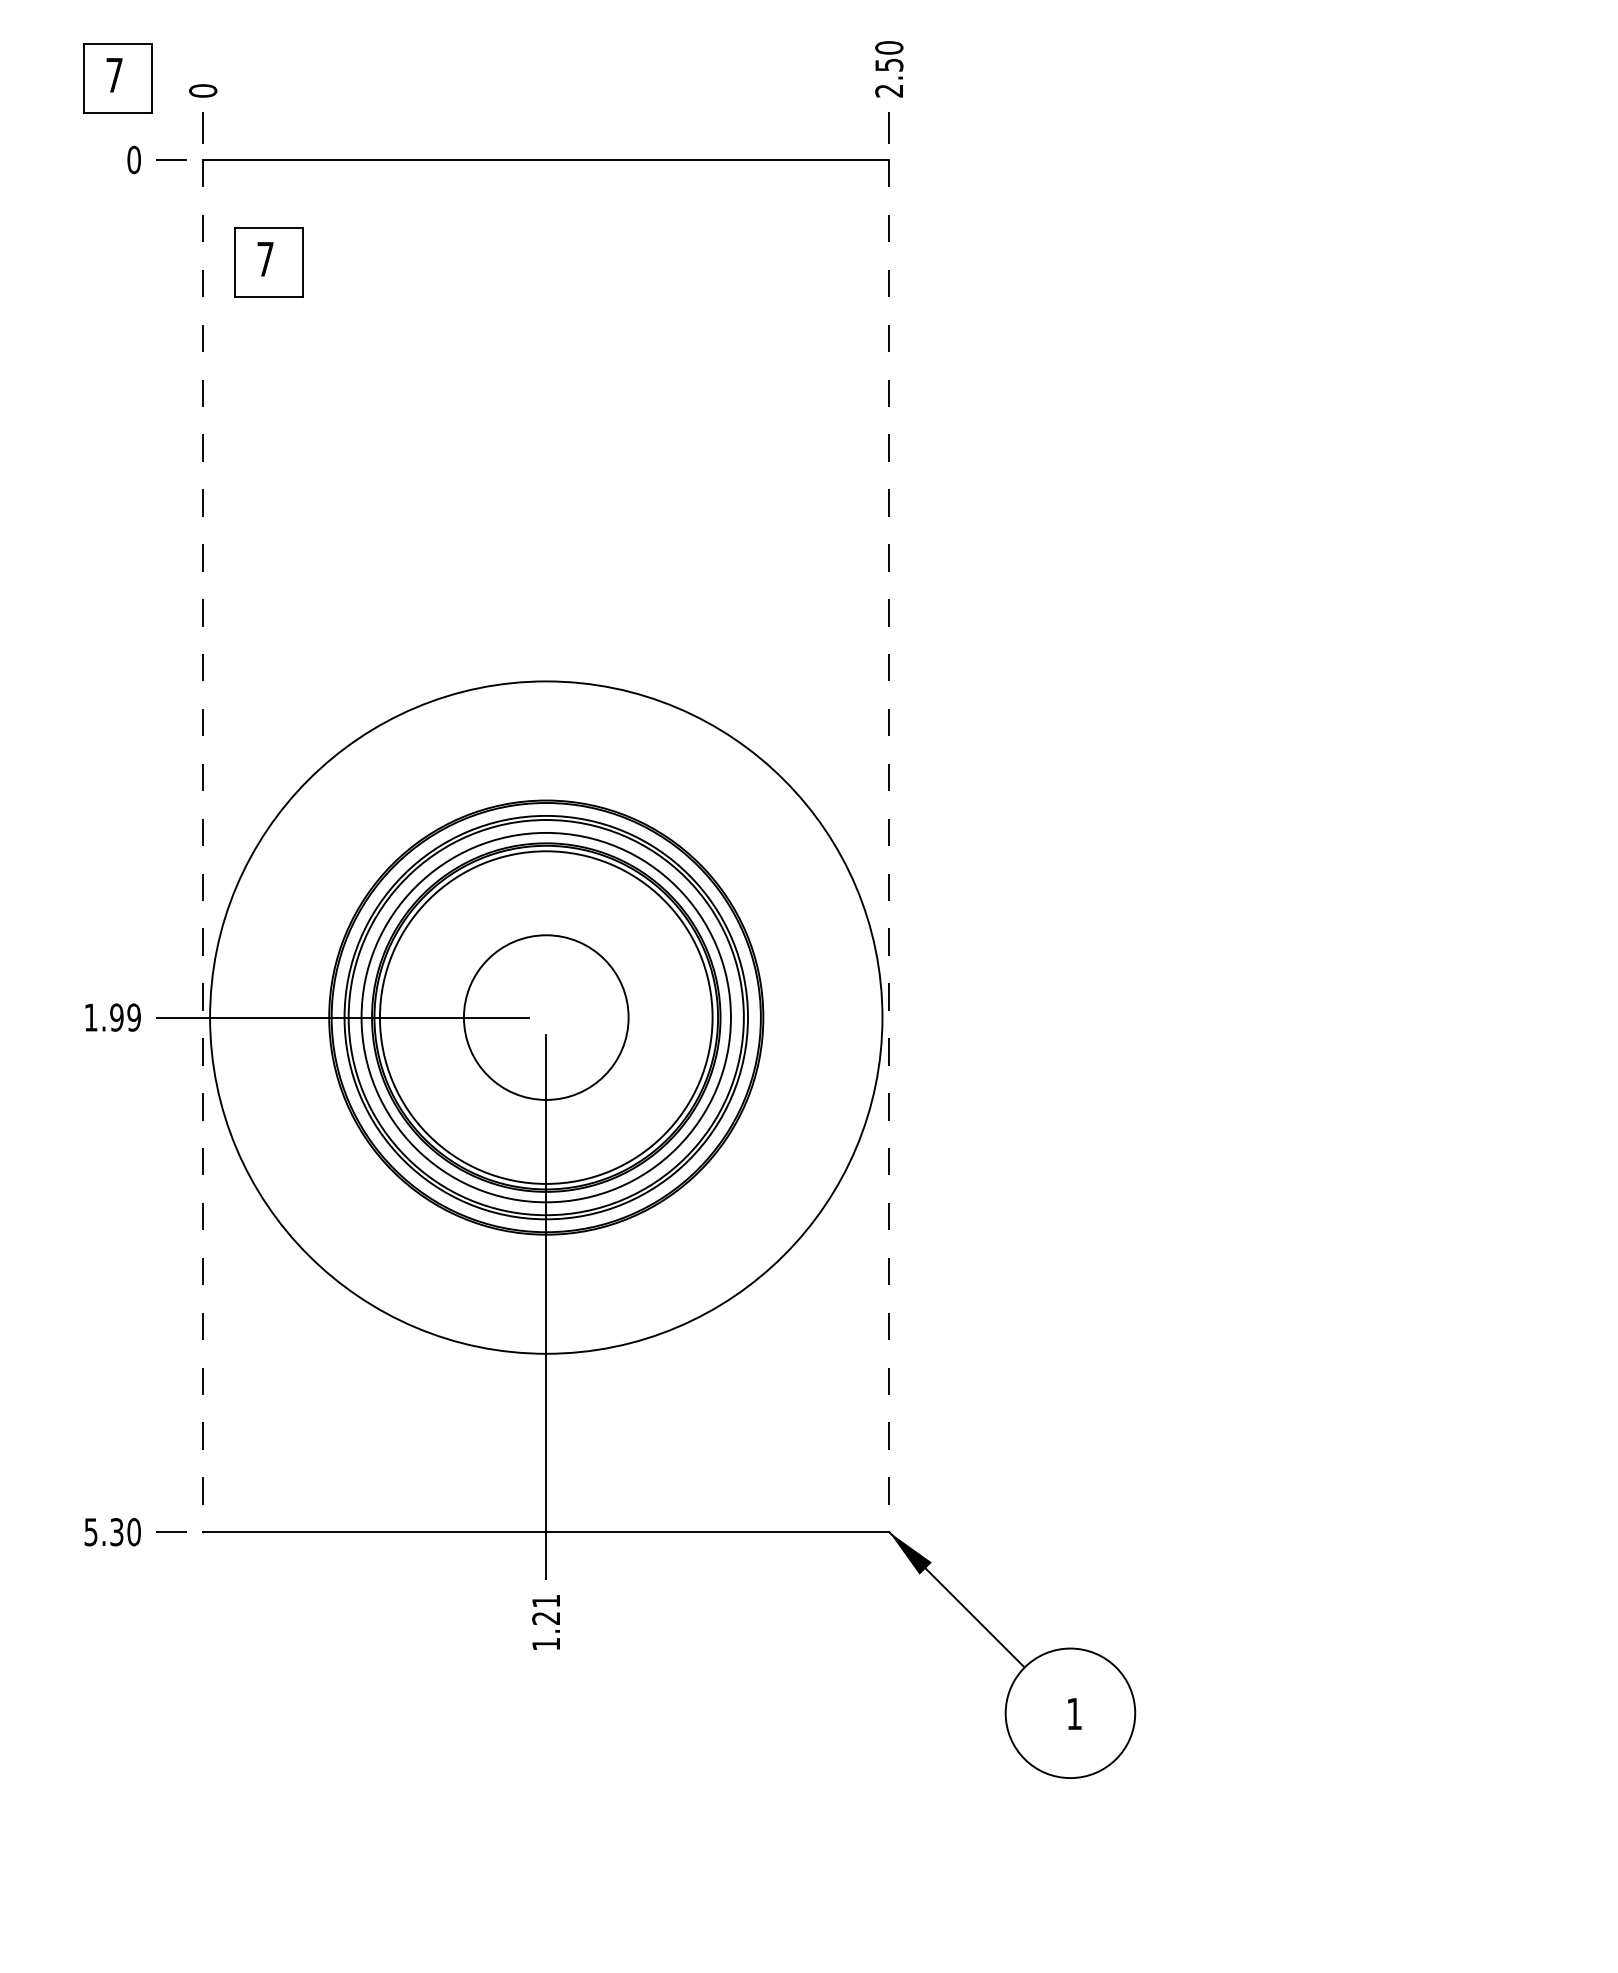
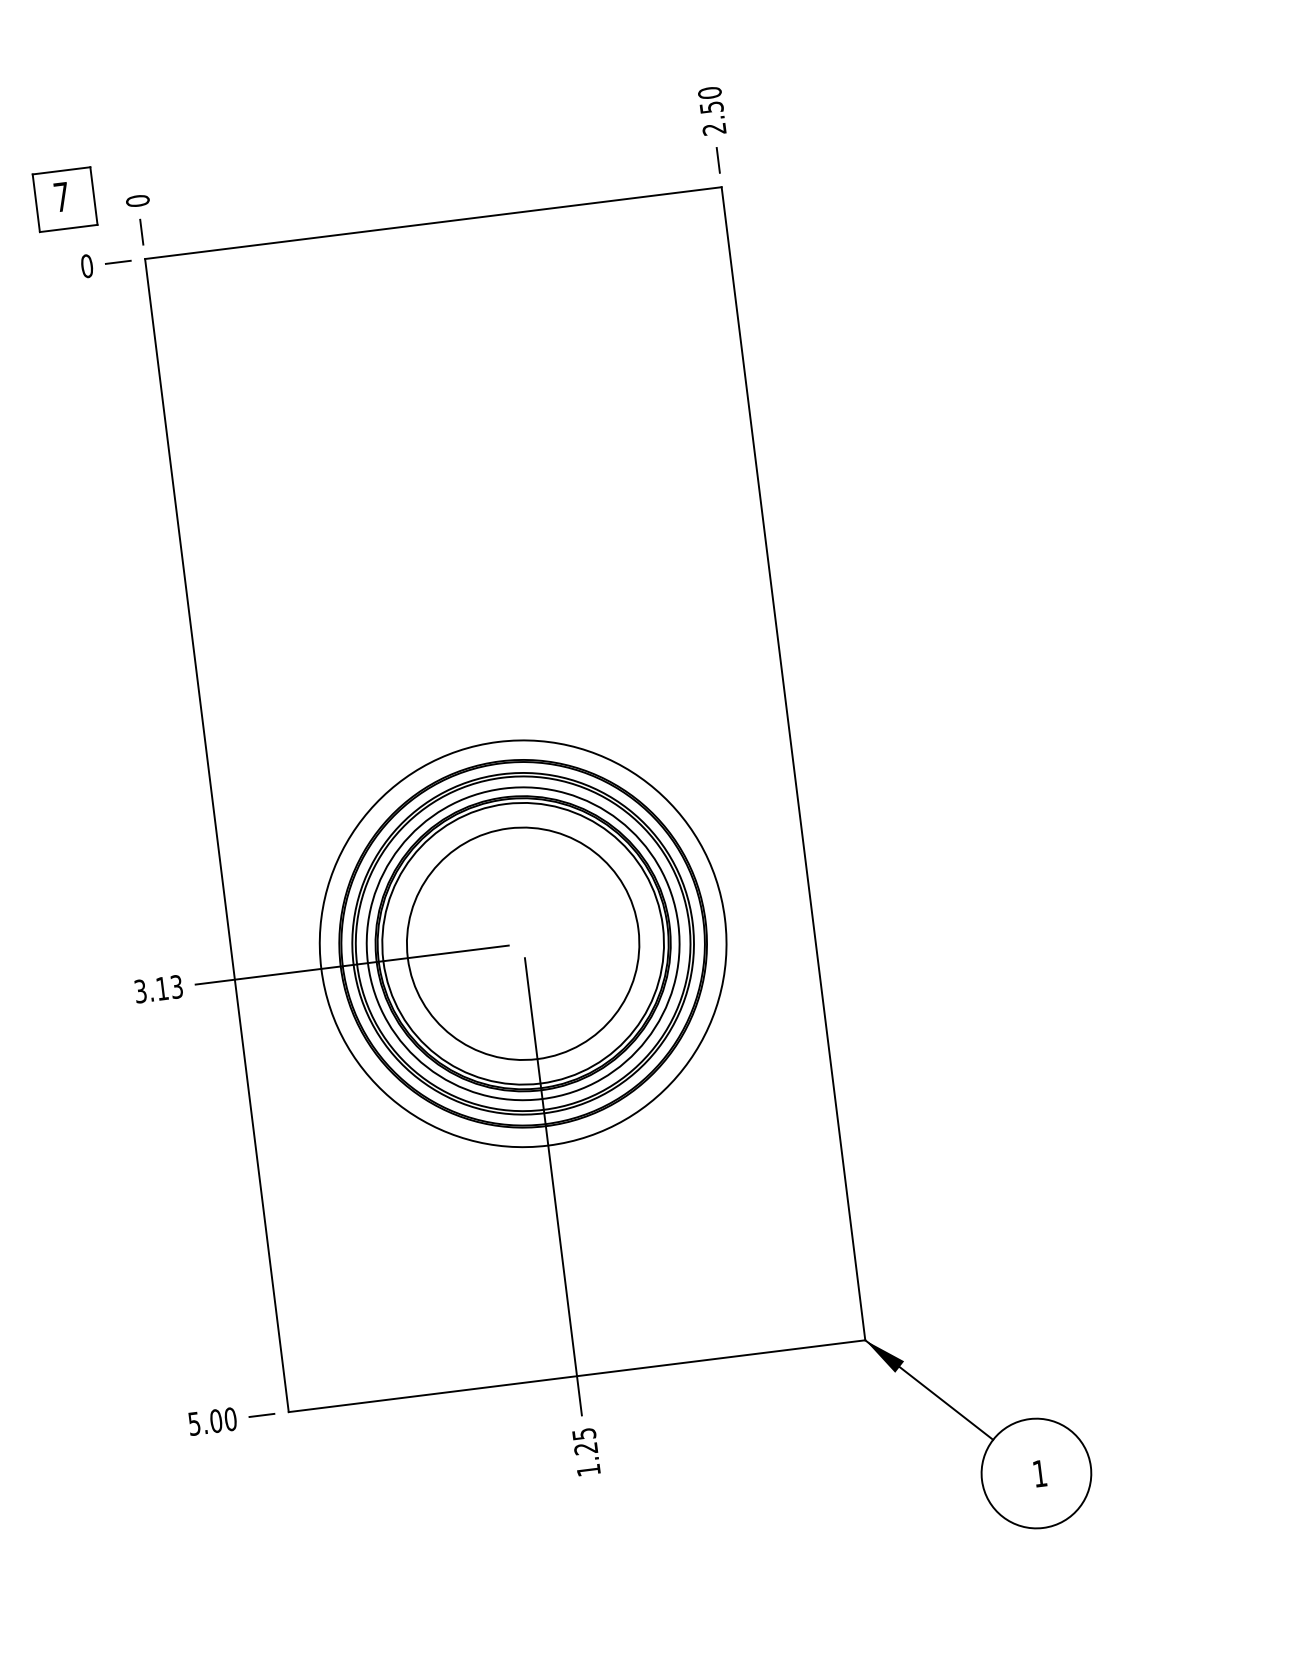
part: (268, 262) -> (210, 338), removed
line: (203, 846) -> (217, 835), dashed -> solid
line: (889, 846) -> (793, 764), dashed -> solid
text: (112, 1017) -> (158, 989), 1.99 -> 3.13
circle: (546, 1017) -> (523, 943), size x0.71
circle: (546, 1017) -> (523, 943), size x1.67
text: (116, 1532) -> (215, 1421), 5.30 -> 5.00
text: (546, 1601) -> (584, 1434), 1.21 -> 1.25

